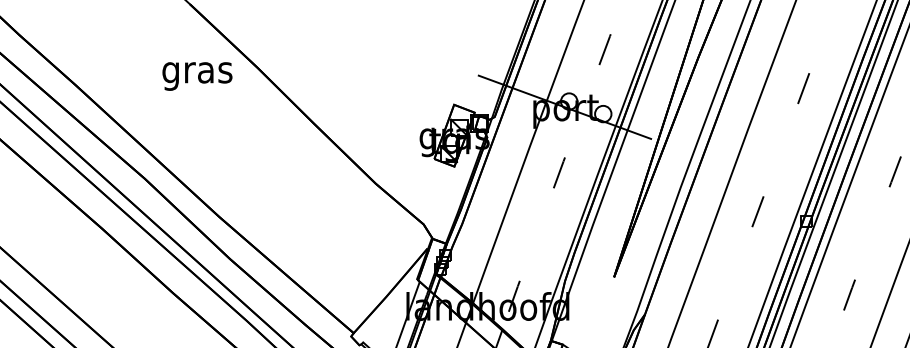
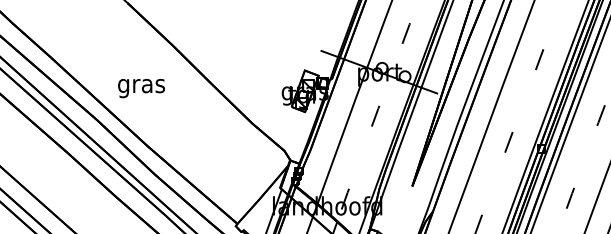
text: (197, 76) -> (141, 88), moved

